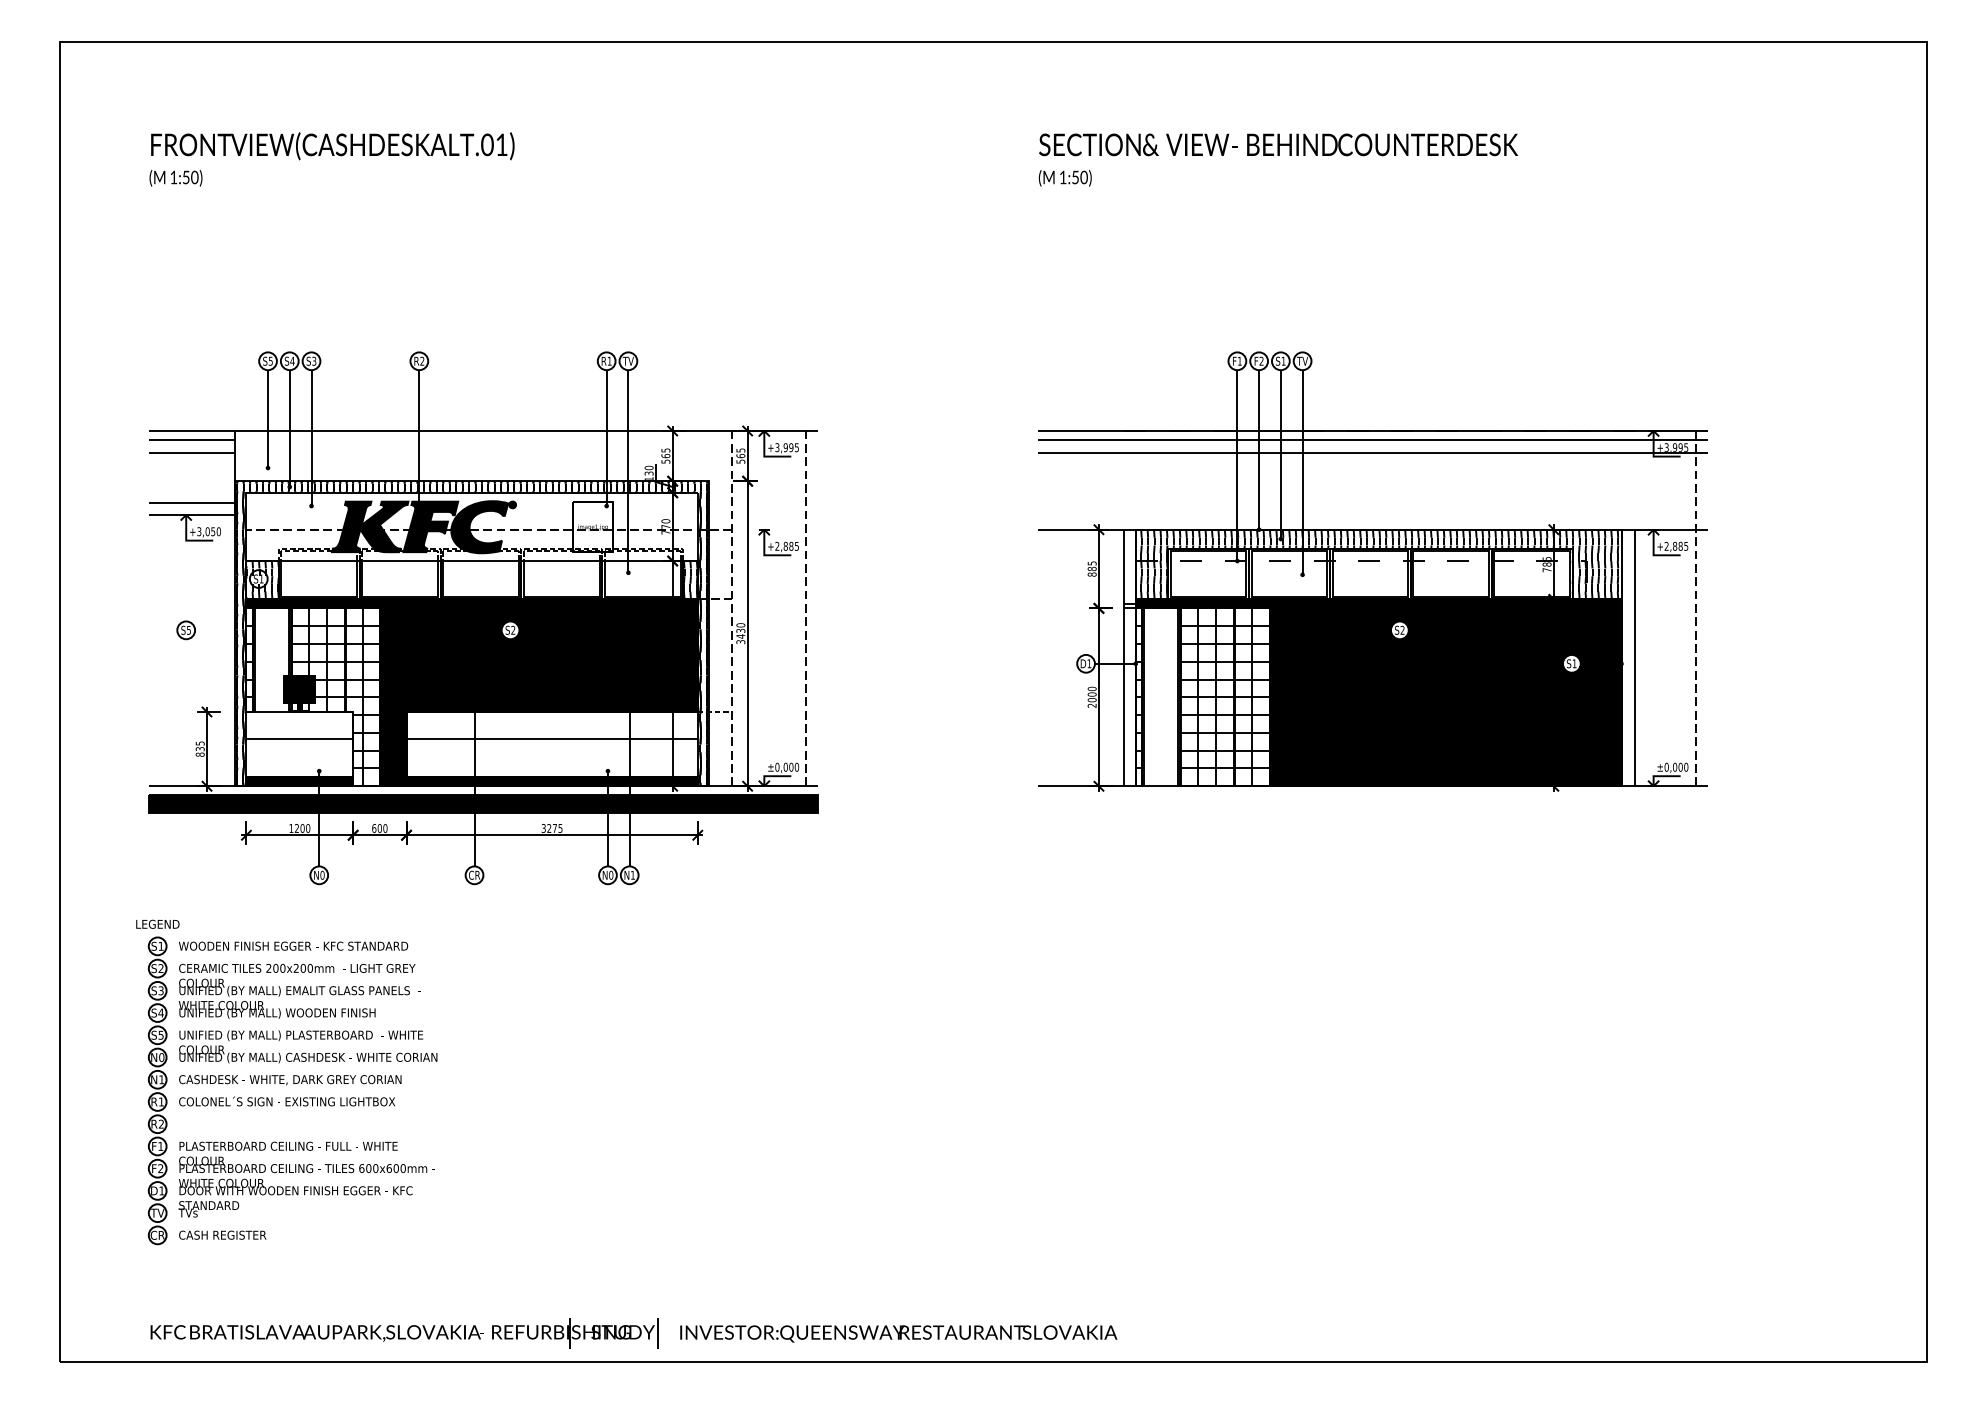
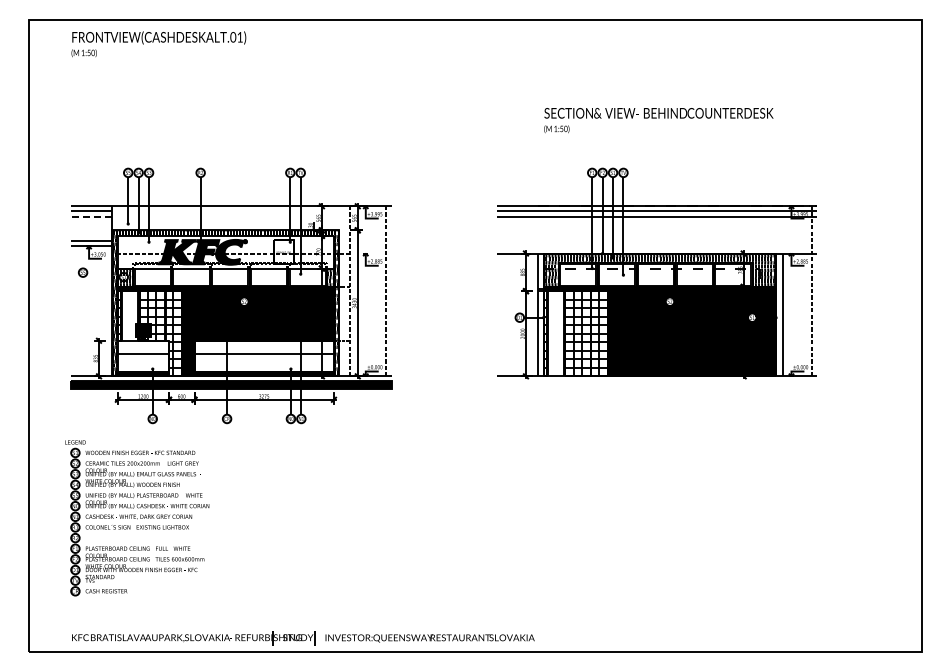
text: (331, 159) -> (158, 44), moved
text: (1277, 159) -> (658, 120), moved
line: (191, 452) -> (91, 216), solid -> dashed
part: (185, 629) -> (82, 272), moved

